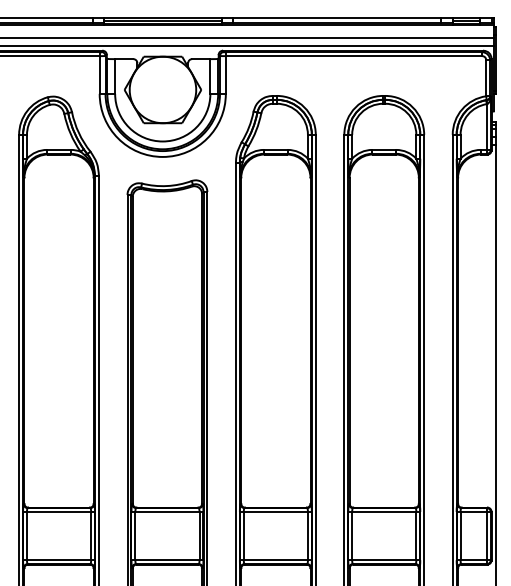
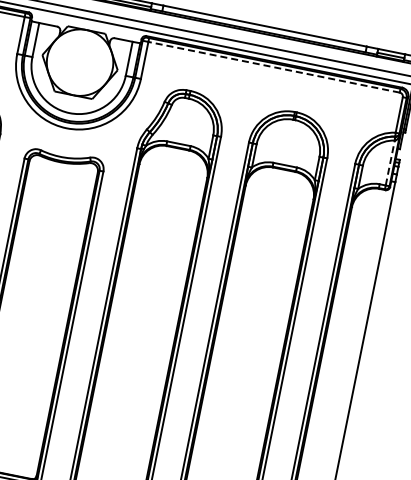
line: (353, 56) -> (273, 67), solid -> dashed
line: (486, 127) -> (389, 163), solid -> dashed

